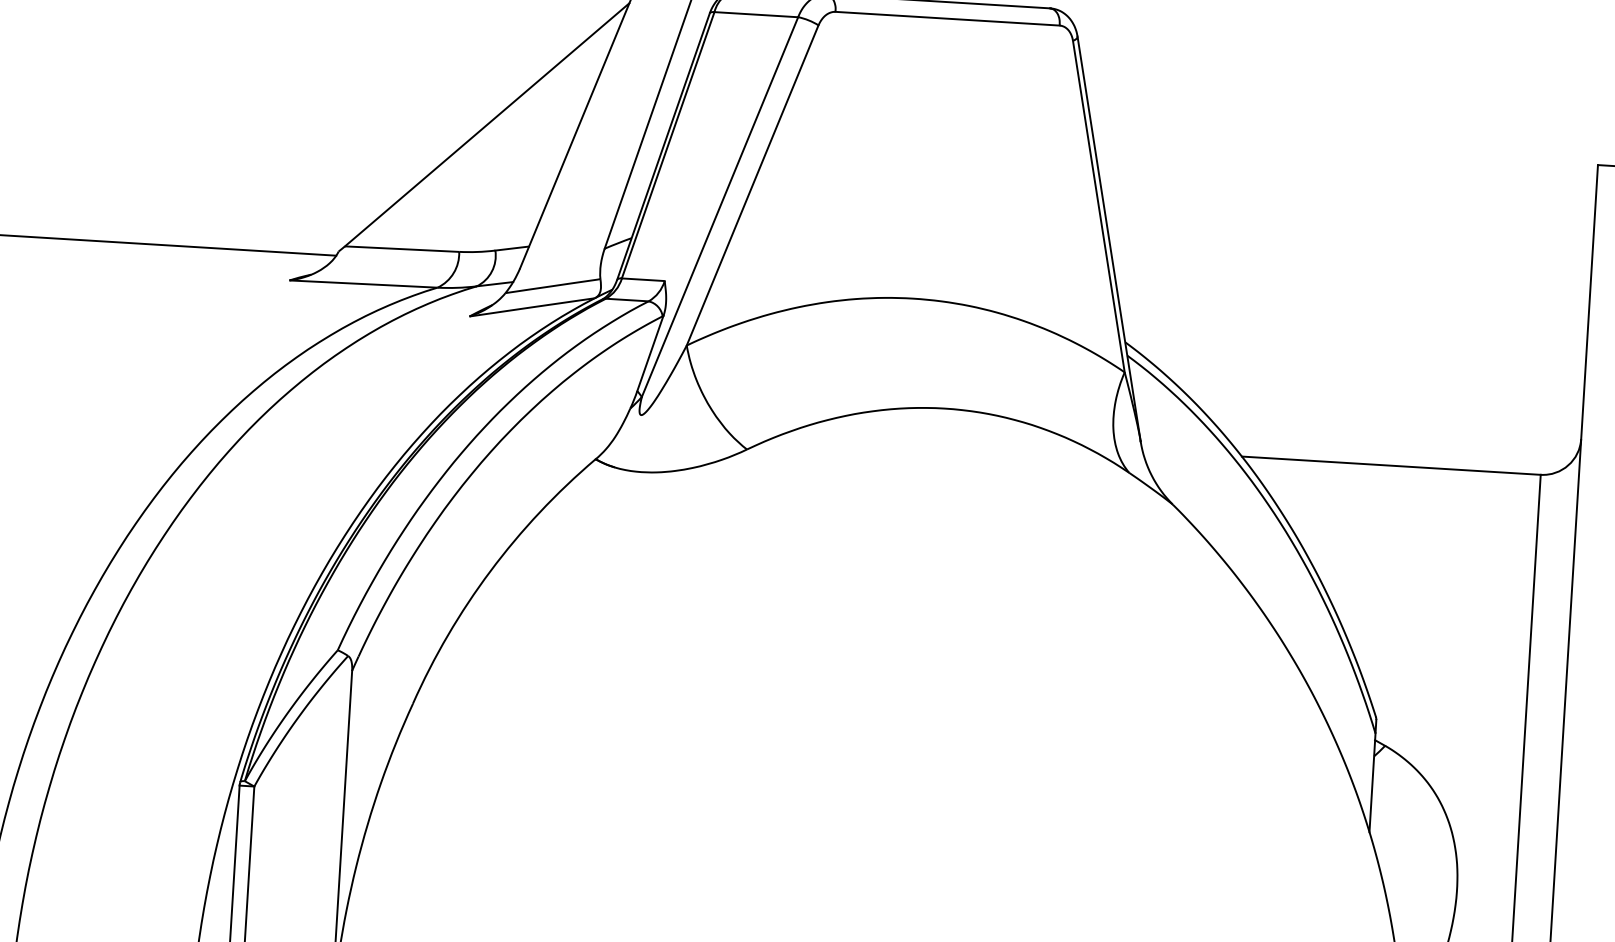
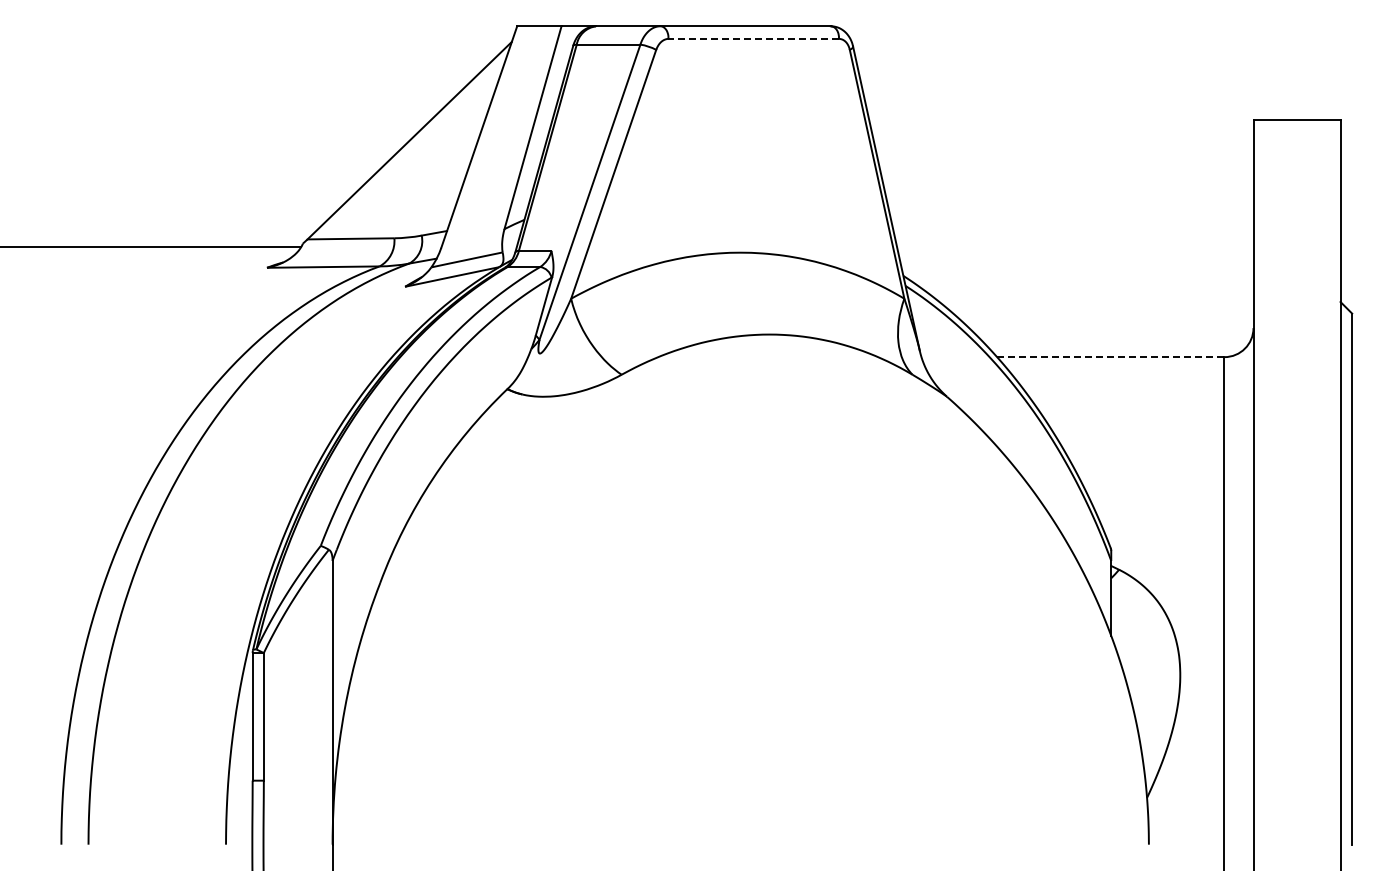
line: (947, 18) -> (753, 38), solid -> dashed
line: (1390, 466) -> (1110, 357), solid -> dashed

